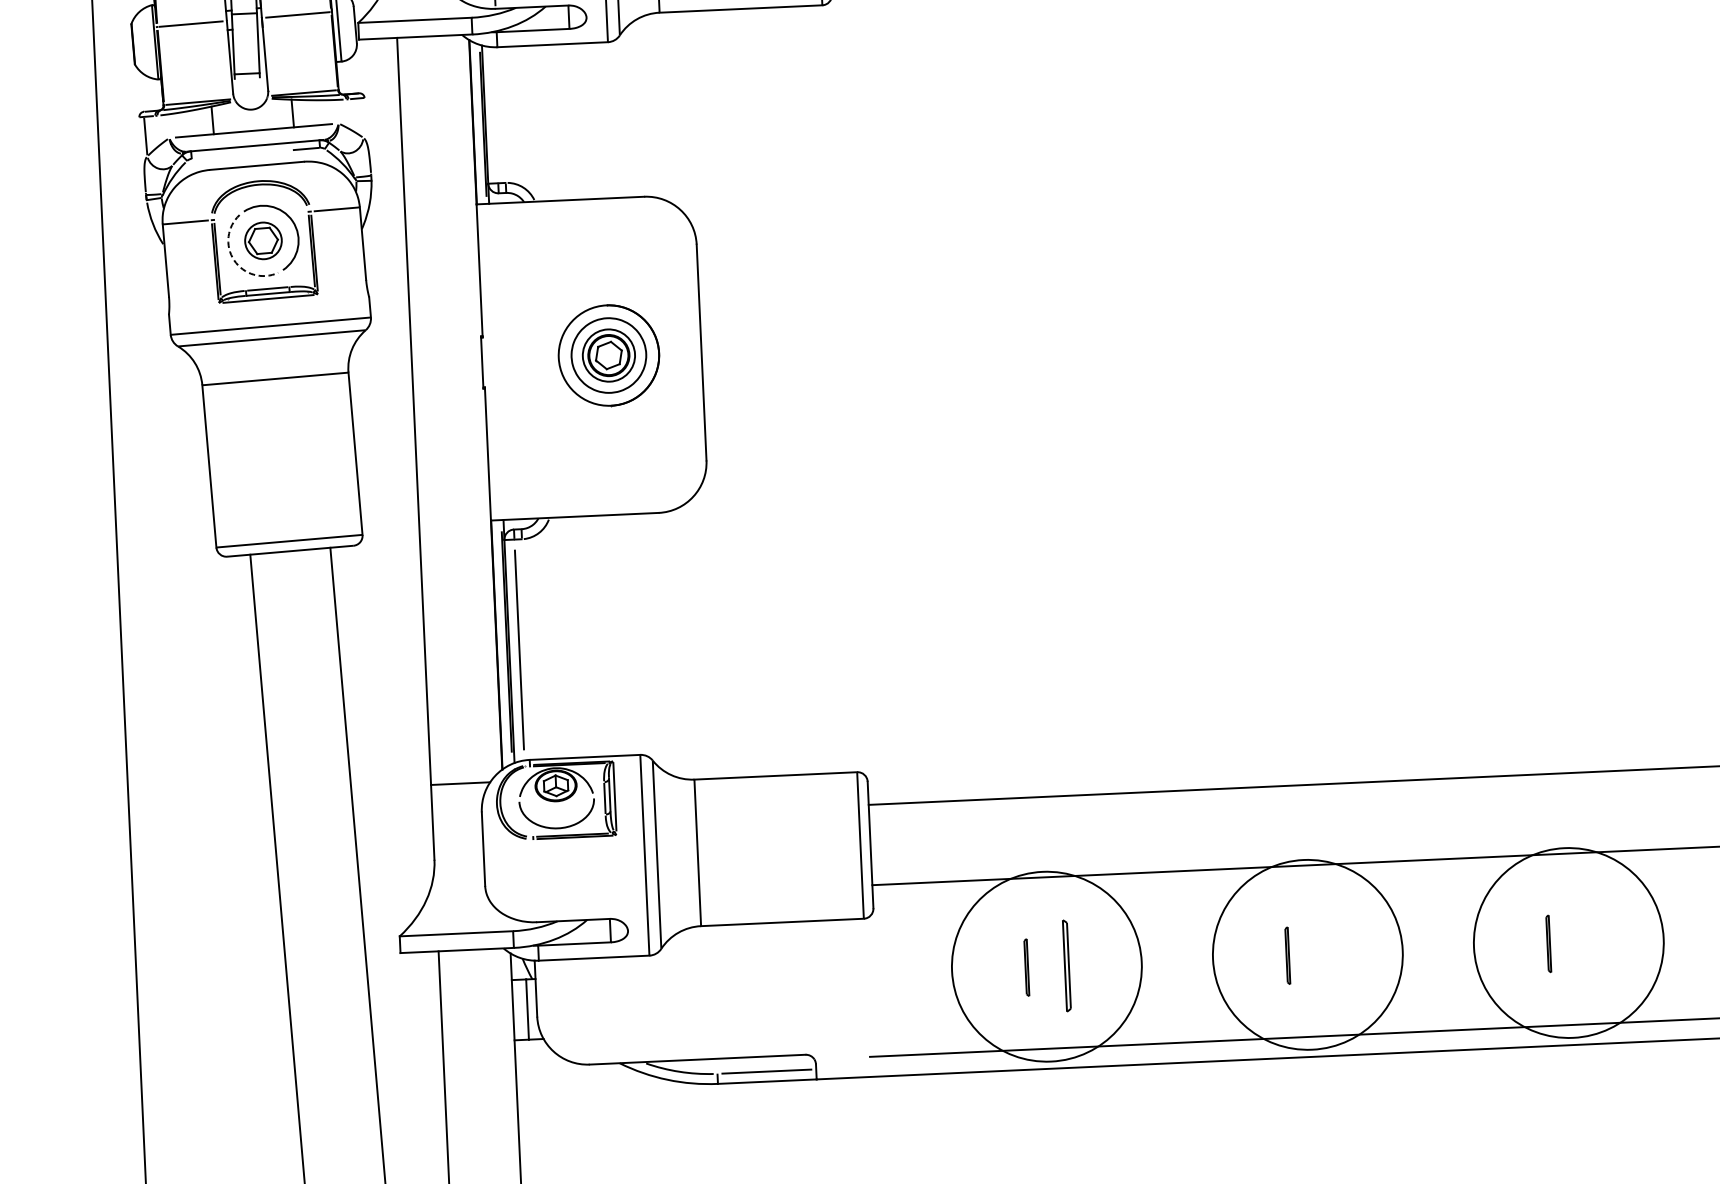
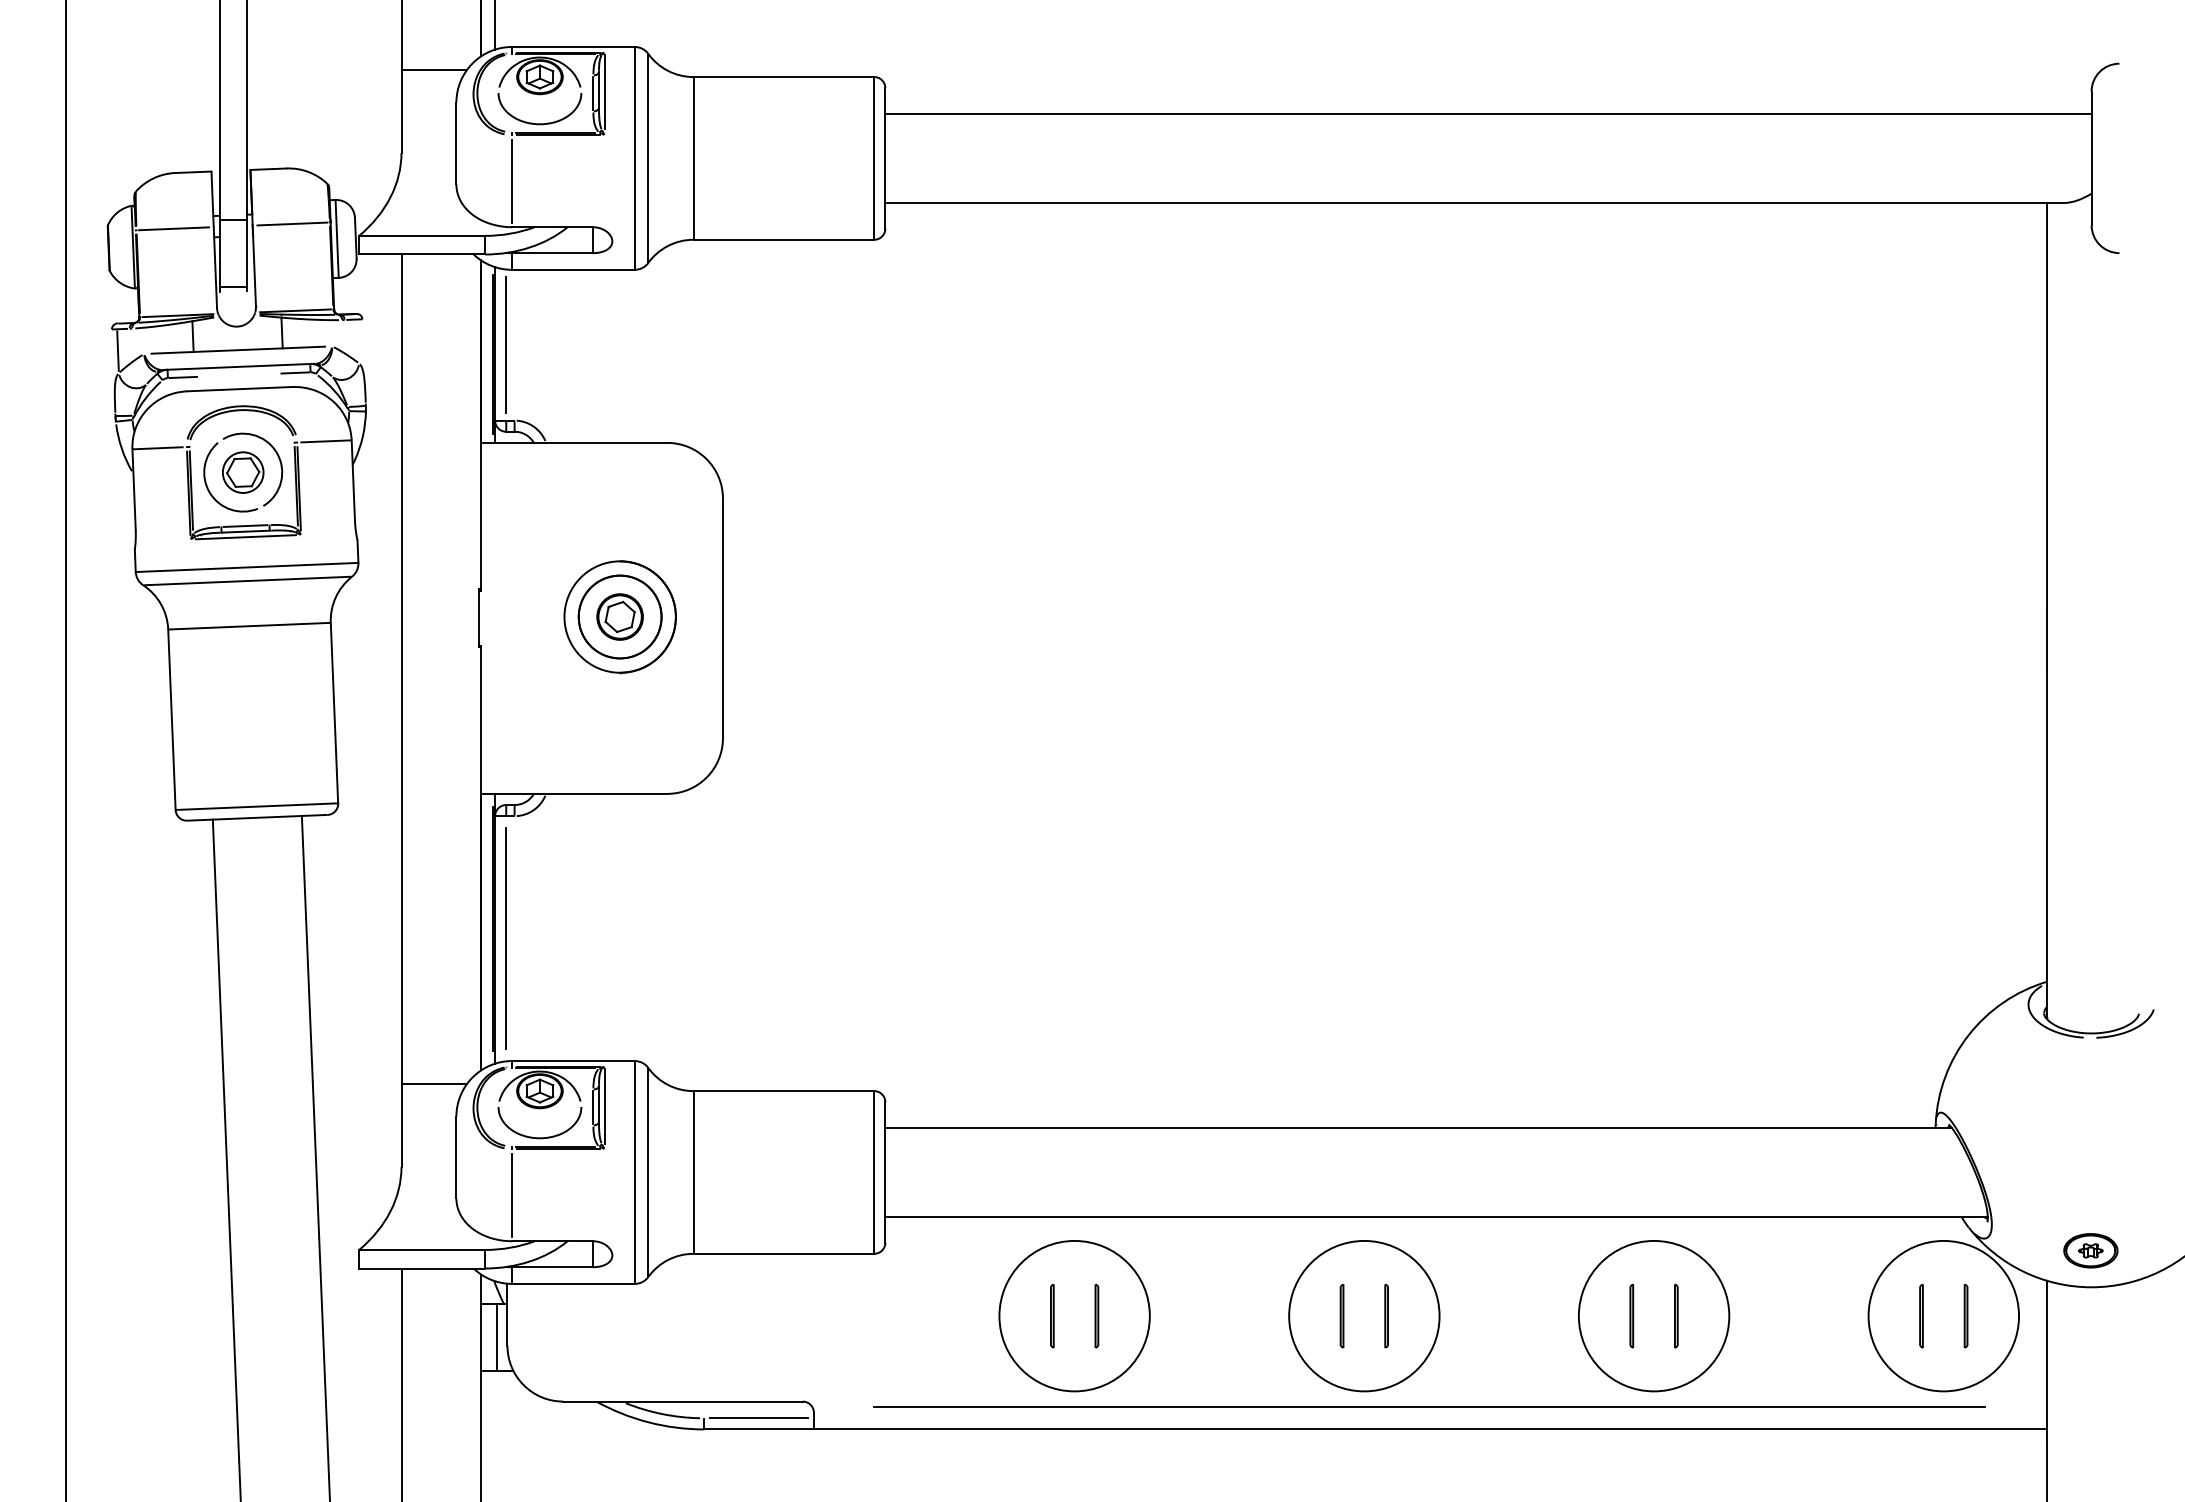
line: (495, 115) -> (506, 345), added
line: (204, 157) -> (182, 377), added
arc: (233, 260) -> (209, 492), dashed -> solid
circle: (608, 355) -> (619, 616), size x1.43
line: (535, 881) -> (512, 1195), added
line: (1589, 941) -> (1676, 1315), added
circle: (1568, 942) -> (1653, 1315), size x0.71
line: (1327, 953) -> (1386, 1315), added
circle: (1307, 954) -> (1364, 1315), size x0.71
part: (1066, 965) -> (1096, 1315), size x0.62
circle: (1046, 966) -> (1074, 1315), size x0.71

